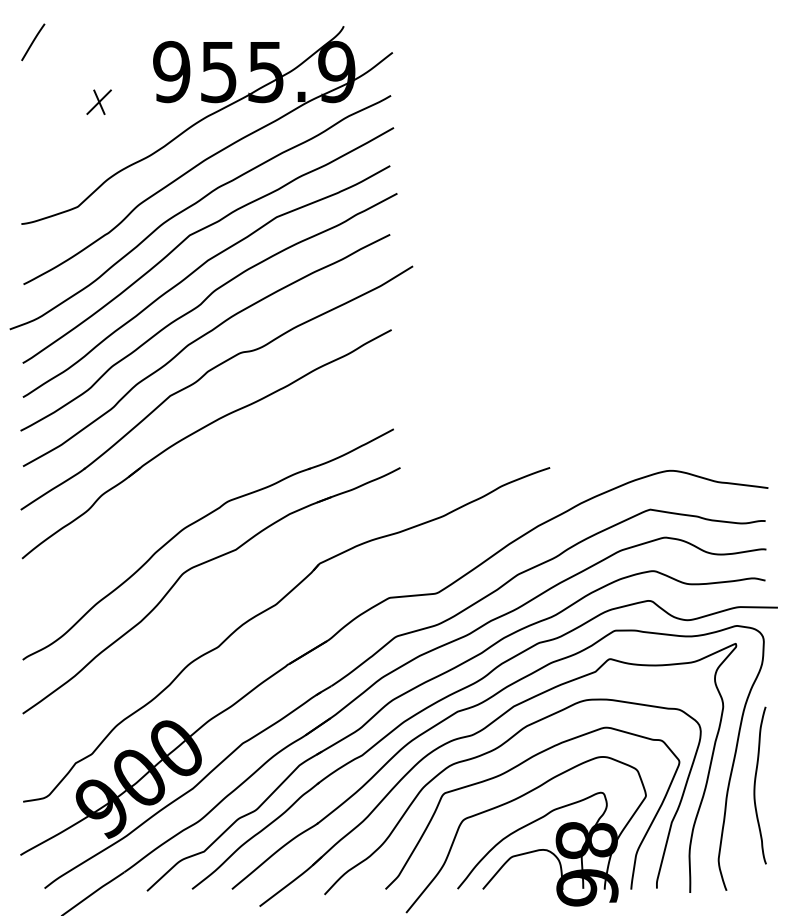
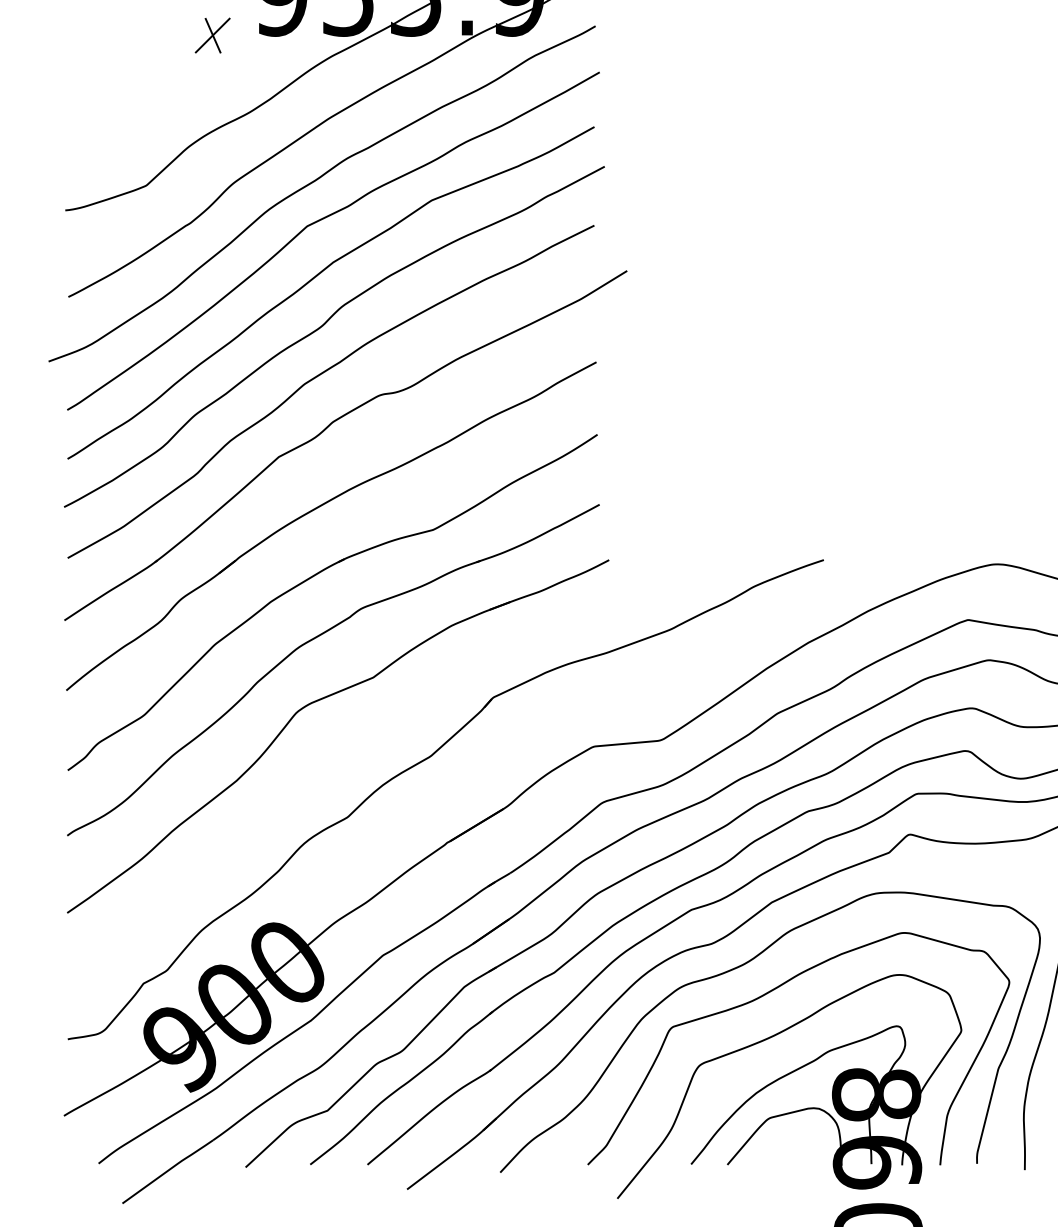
part: (98, 101) -> (211, 34), moved
part: (197, 478) -> (317, 575), added

